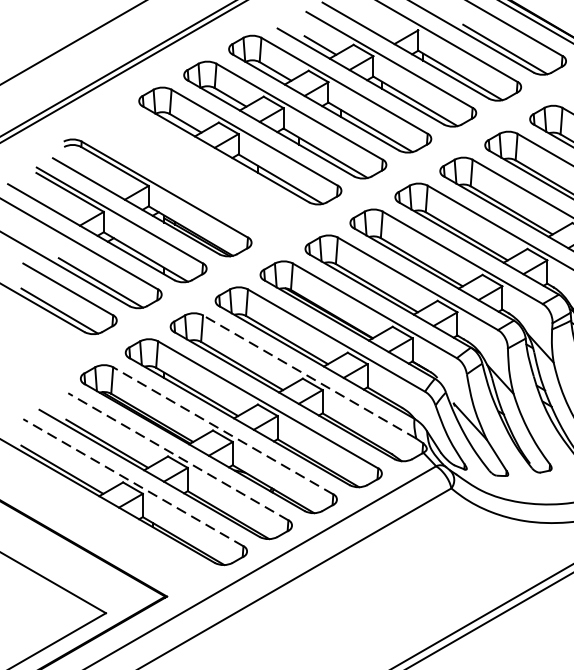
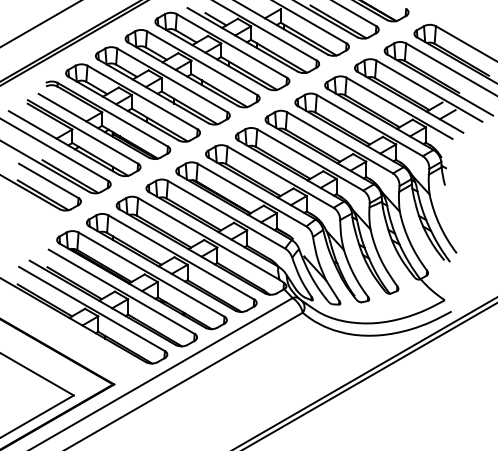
part: (194, 171) -> (132, 102), added
line: (309, 376) -> (208, 238), dashed -> solid
line: (223, 430) -> (151, 274), dashed -> solid
line: (177, 456) -> (121, 291), dashed -> solid
line: (132, 481) -> (91, 308), dashed -> solid

